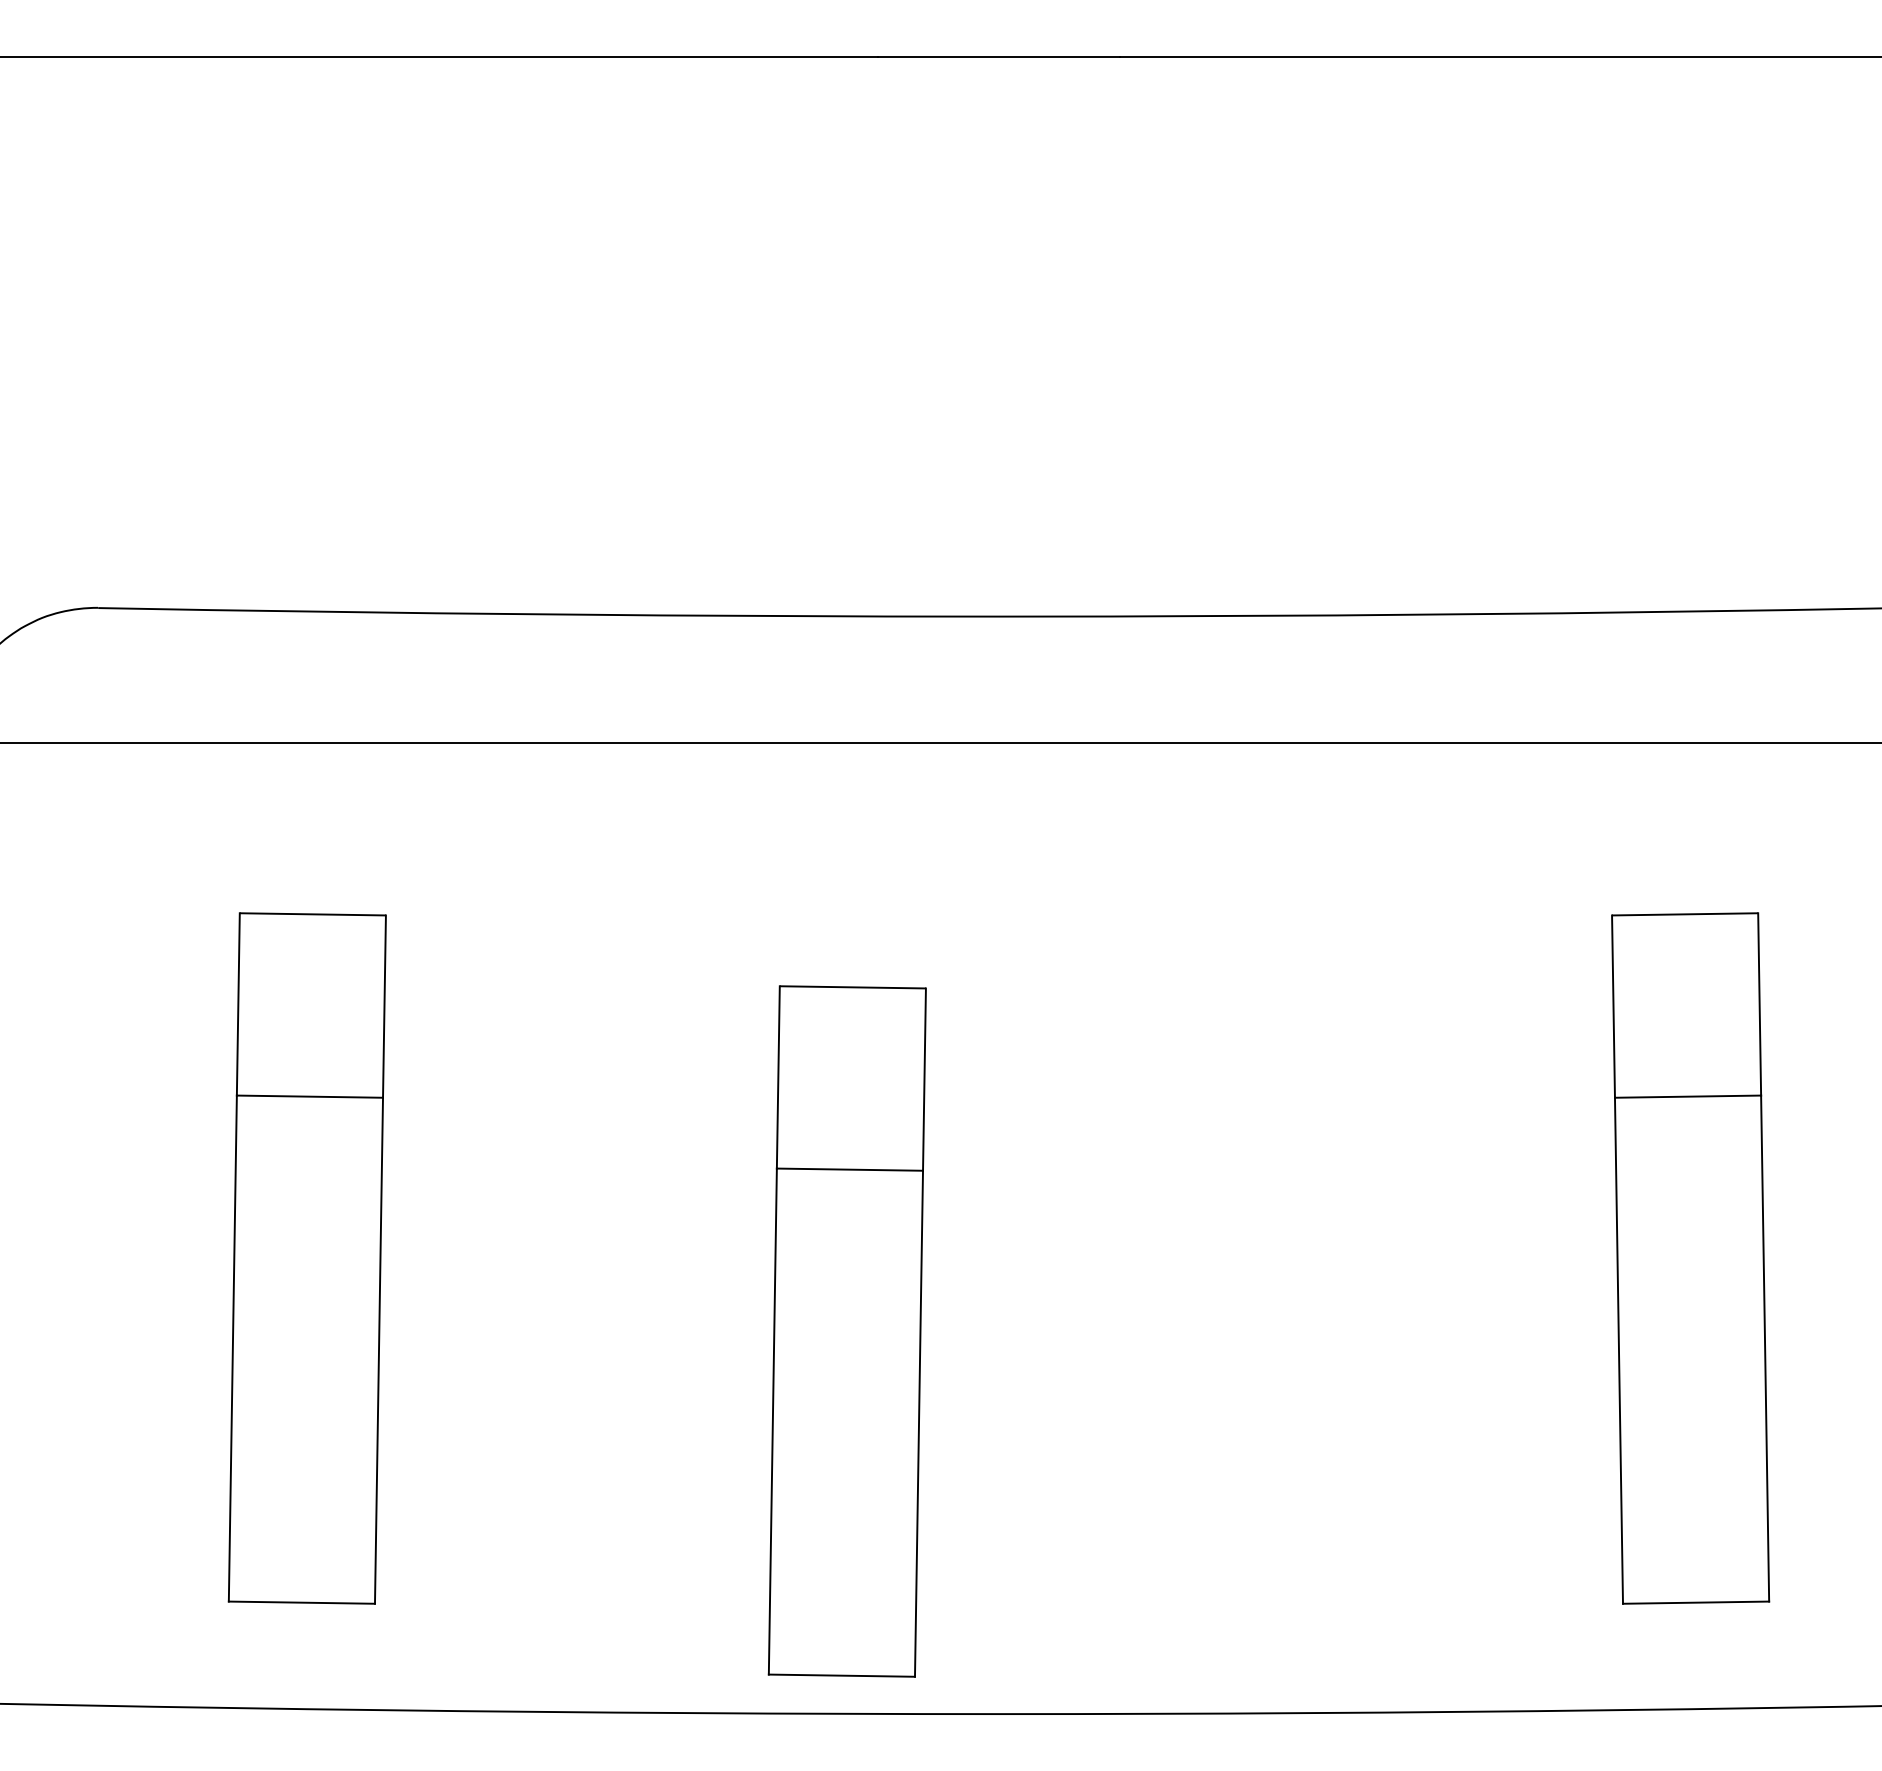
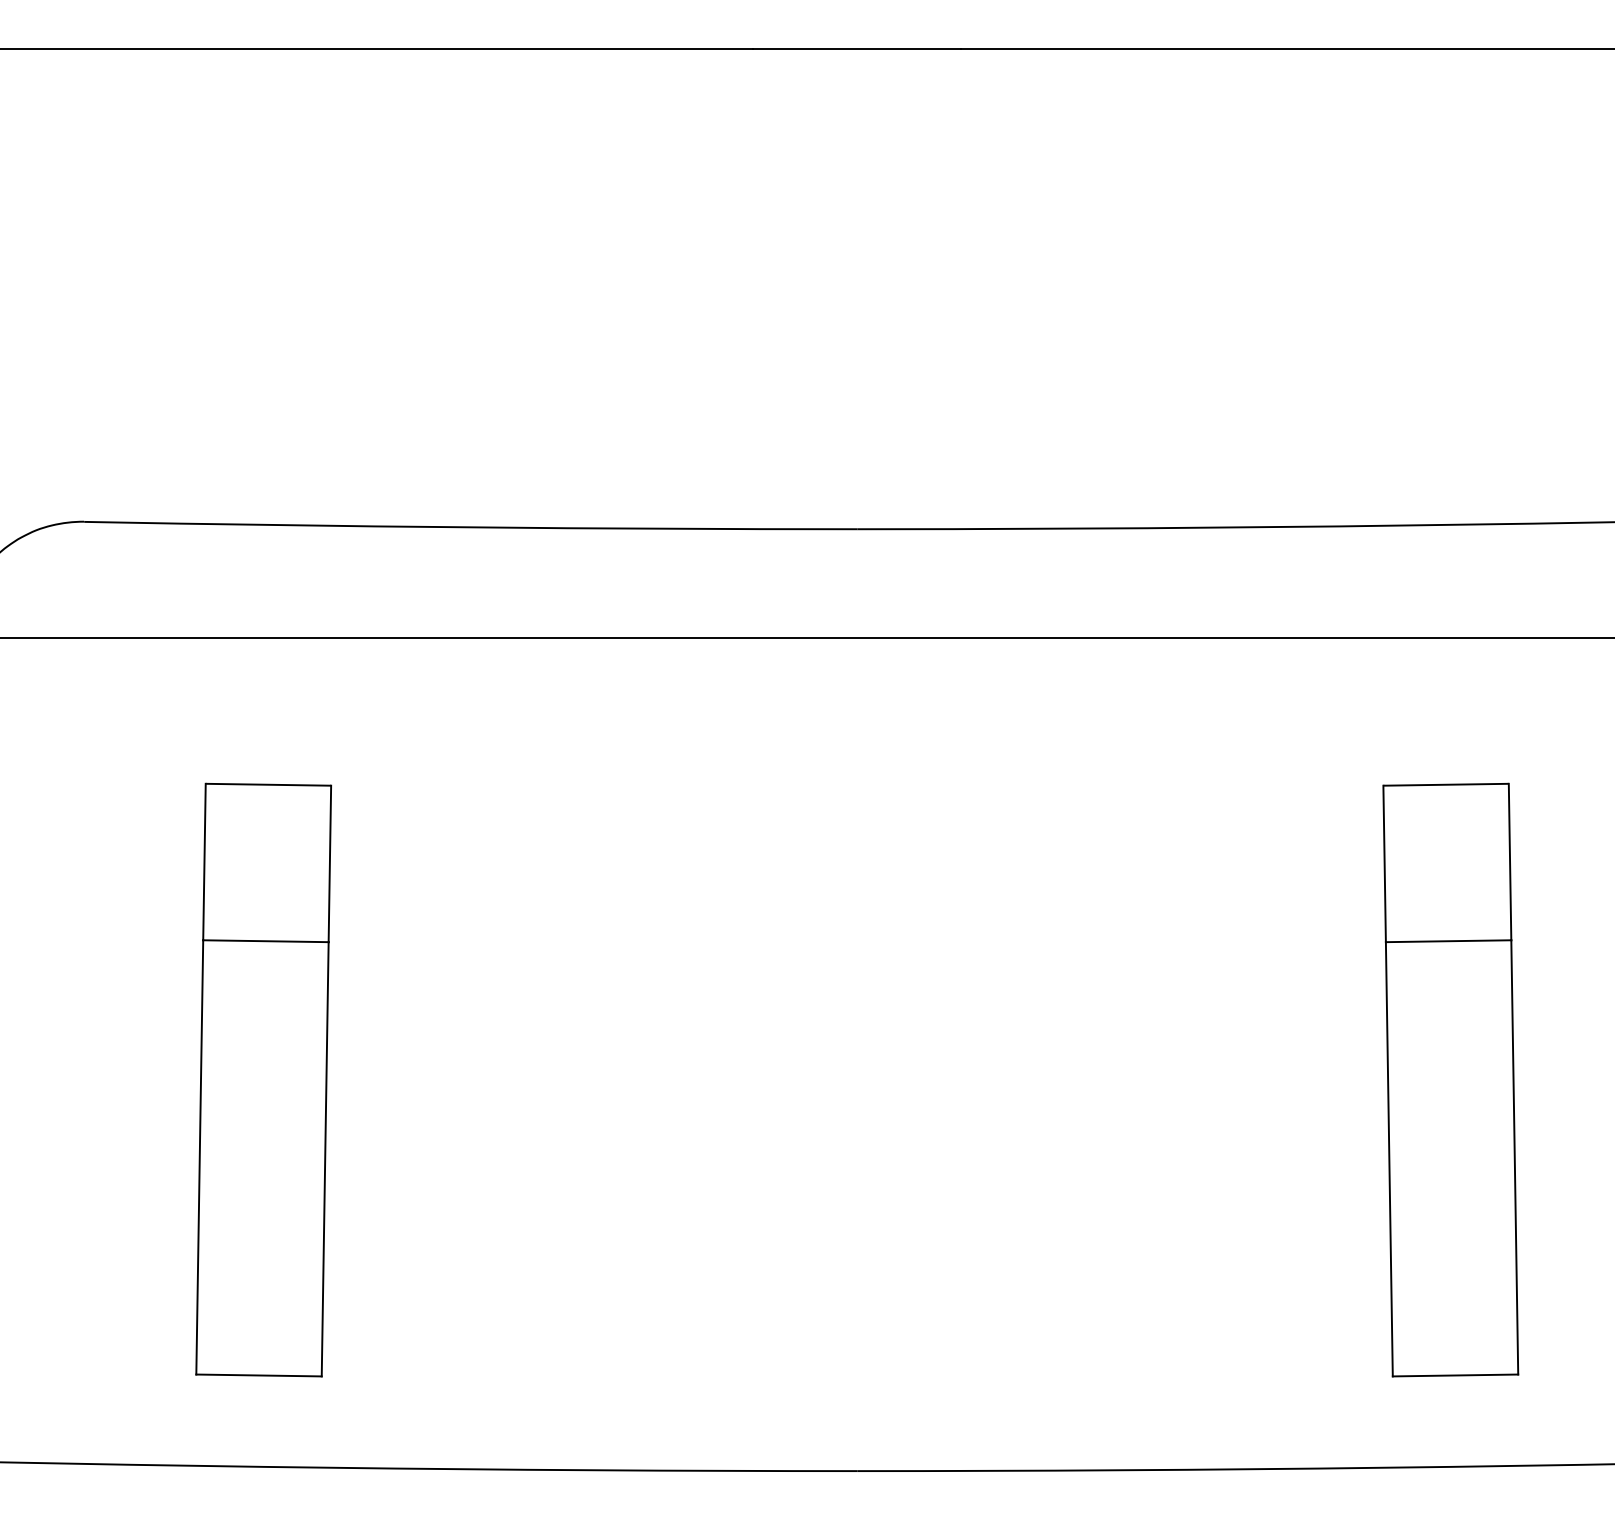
part: (846, 1331) -> (726, 1142), removed

